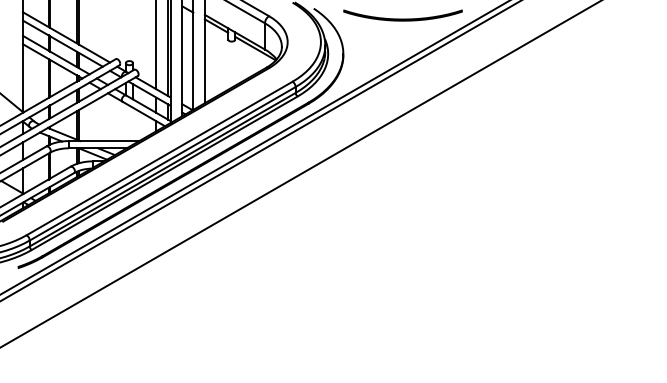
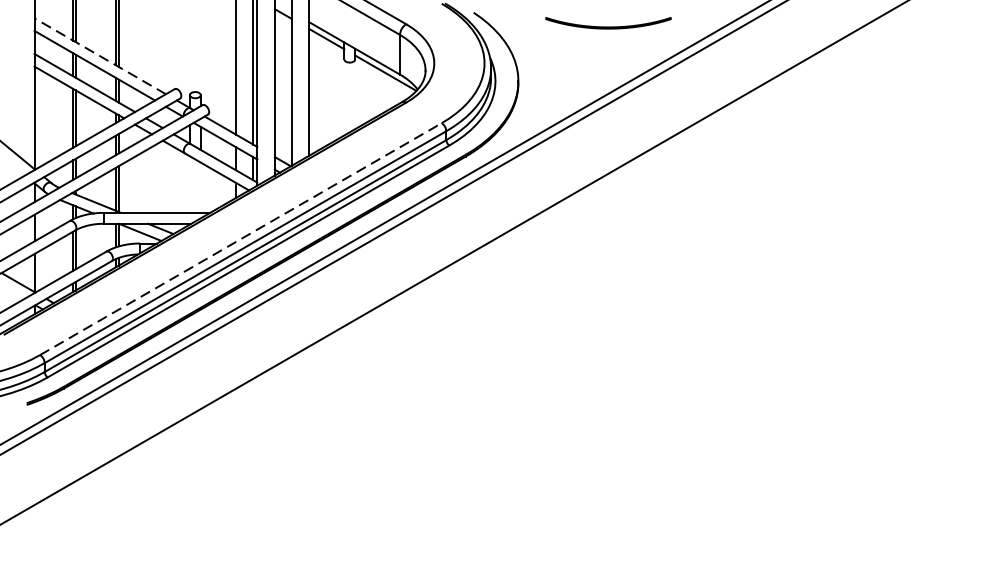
part: (402, 15) -> (607, 23), size x0.7
line: (66, 37) -> (100, 56), solid -> dashed
line: (159, 158) -> (240, 239), solid -> dashed

